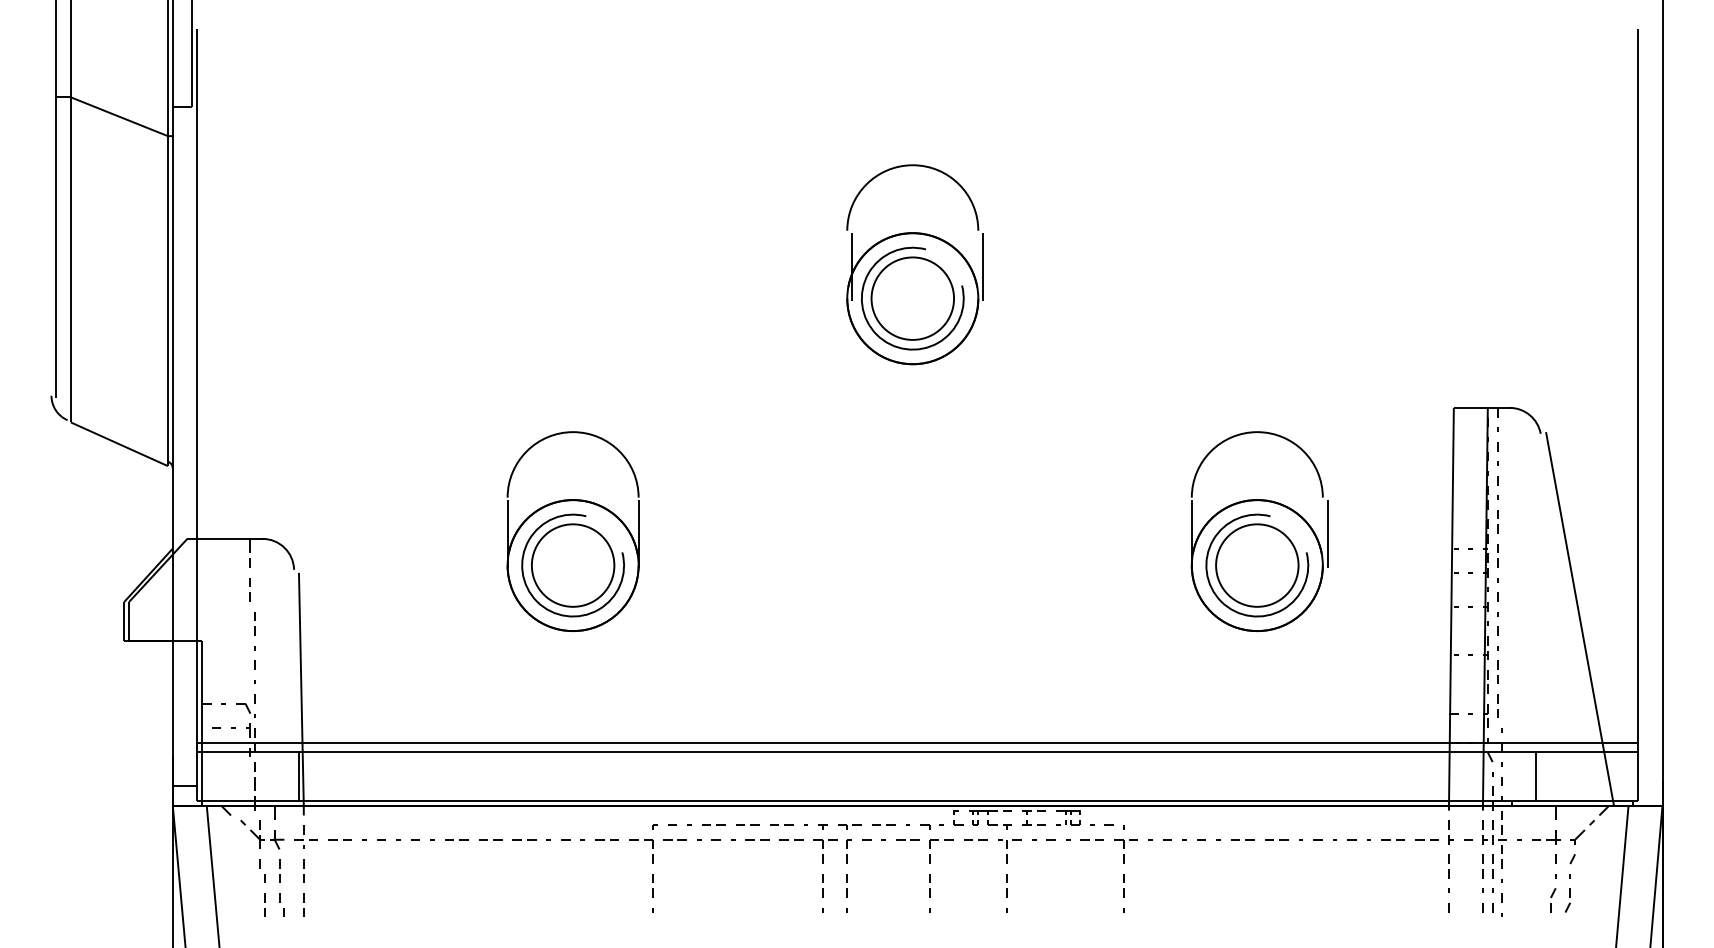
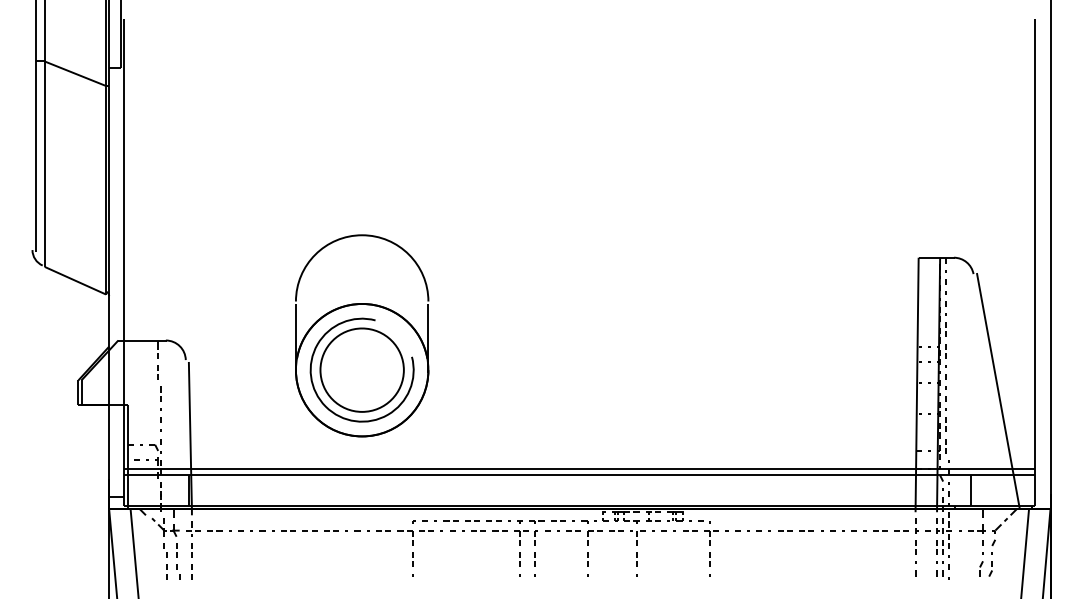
part: (913, 265) -> (577, 167), removed
part: (572, 530) -> (361, 335), size x1.6
part: (1258, 530) -> (795, 335), removed

